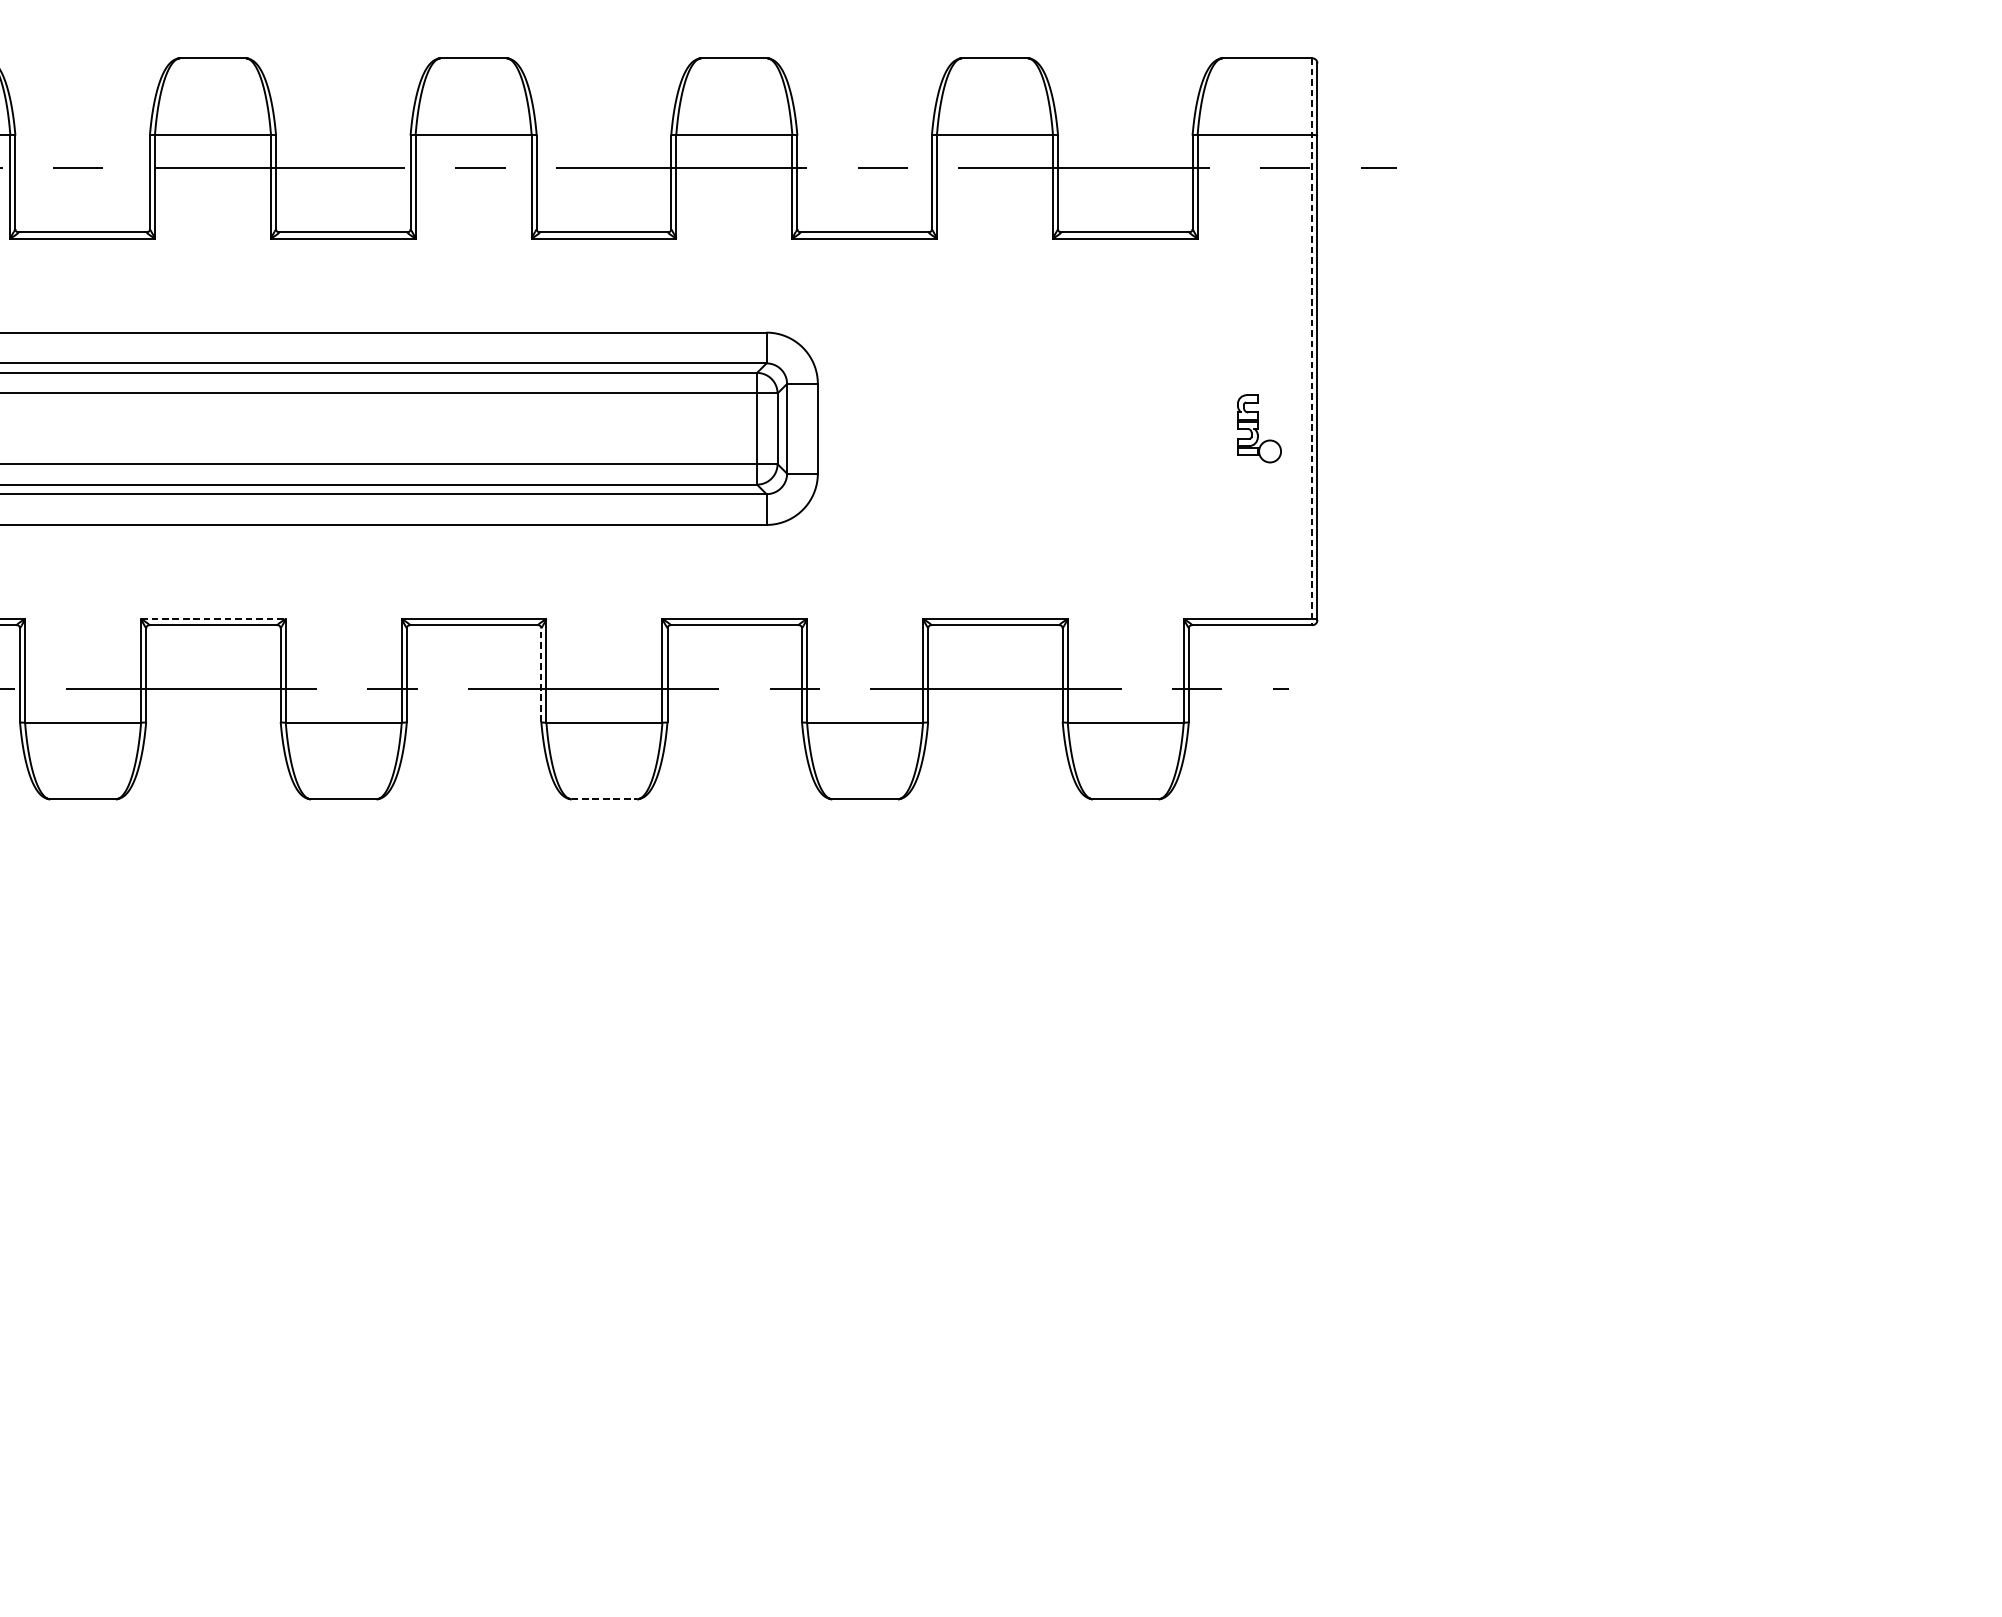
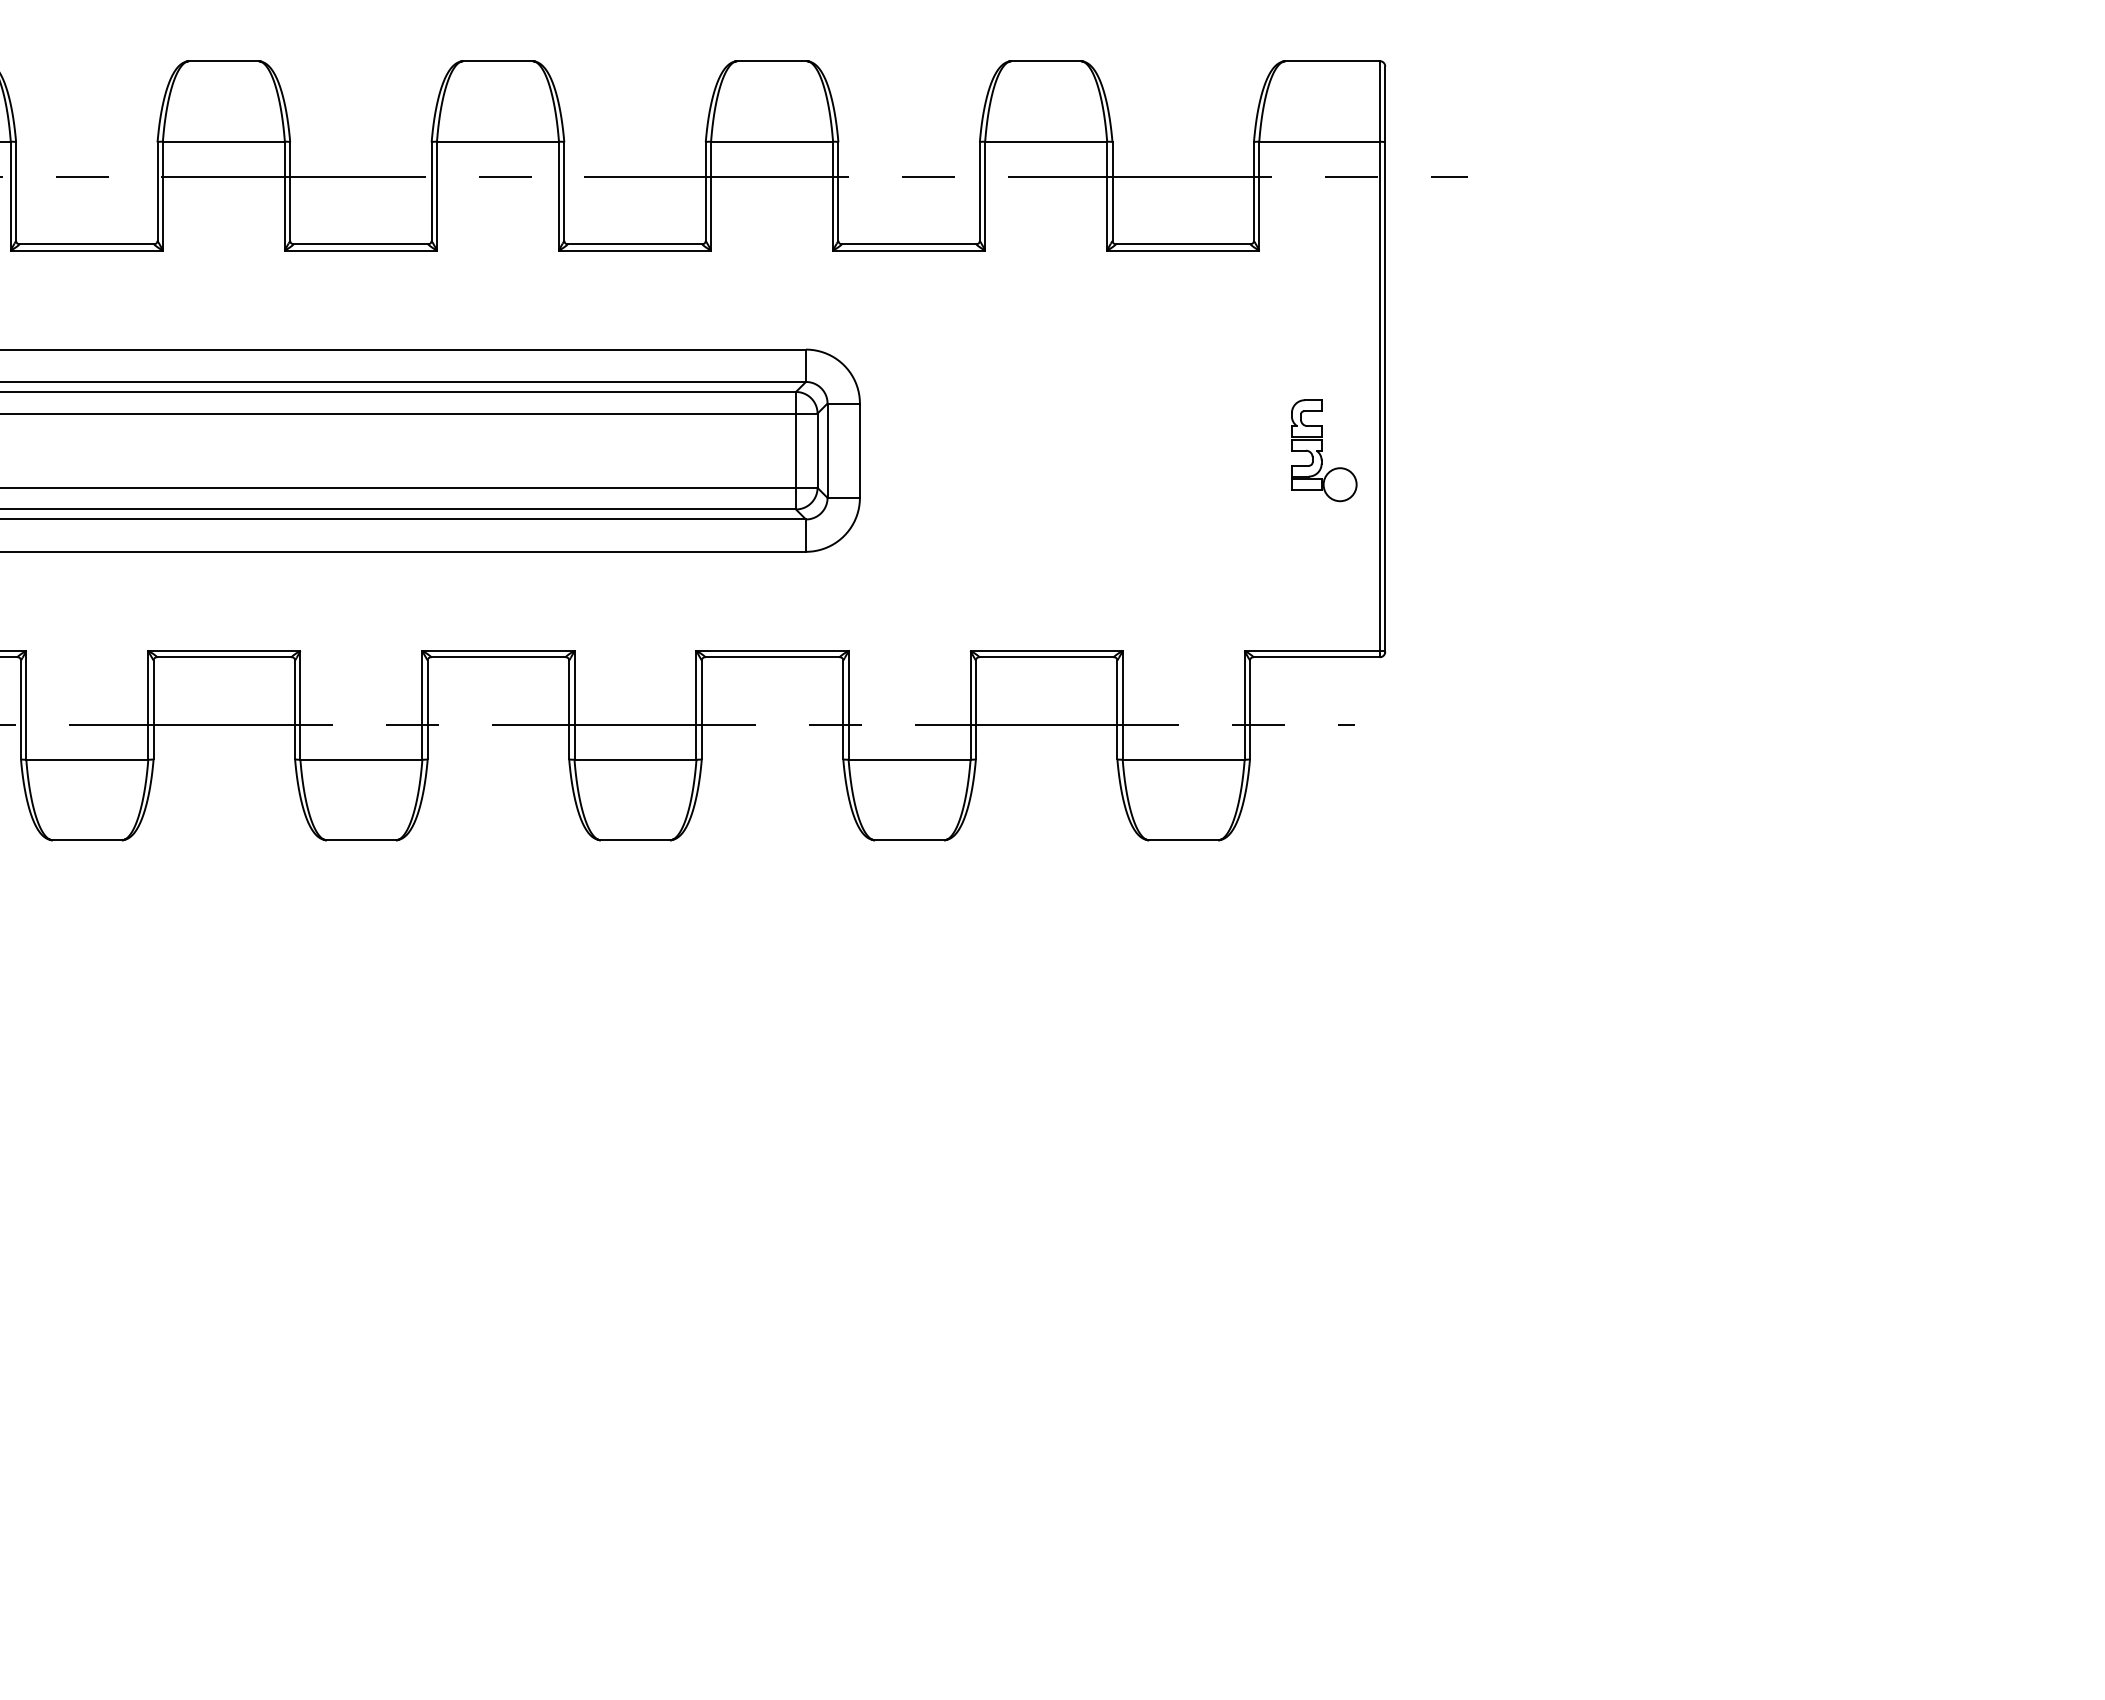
line: (1311, 342) -> (1379, 359), dashed -> solid
part: (1259, 428) -> (1324, 450), size x1.43
line: (213, 618) -> (224, 650), dashed -> solid
line: (541, 674) -> (569, 709), dashed -> solid
line: (604, 799) -> (635, 840), dashed -> solid

